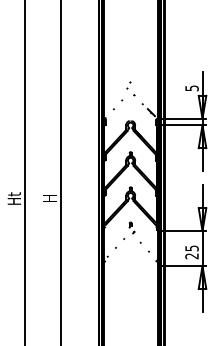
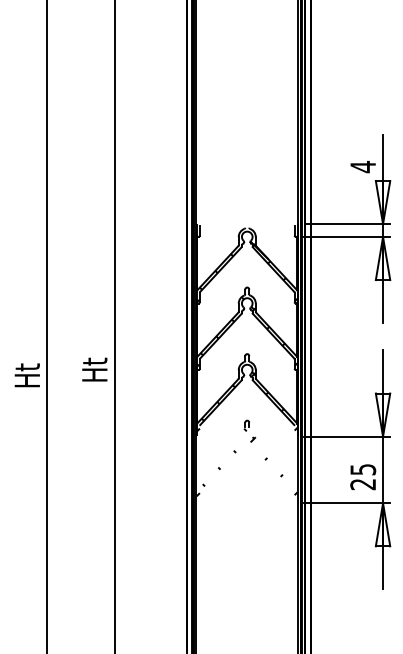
text: (191, 88) -> (362, 167), 5 -> 4
hatch: (130, 103) -> (246, 195), removed
text: (49, 195) -> (93, 369), H -> Ht

